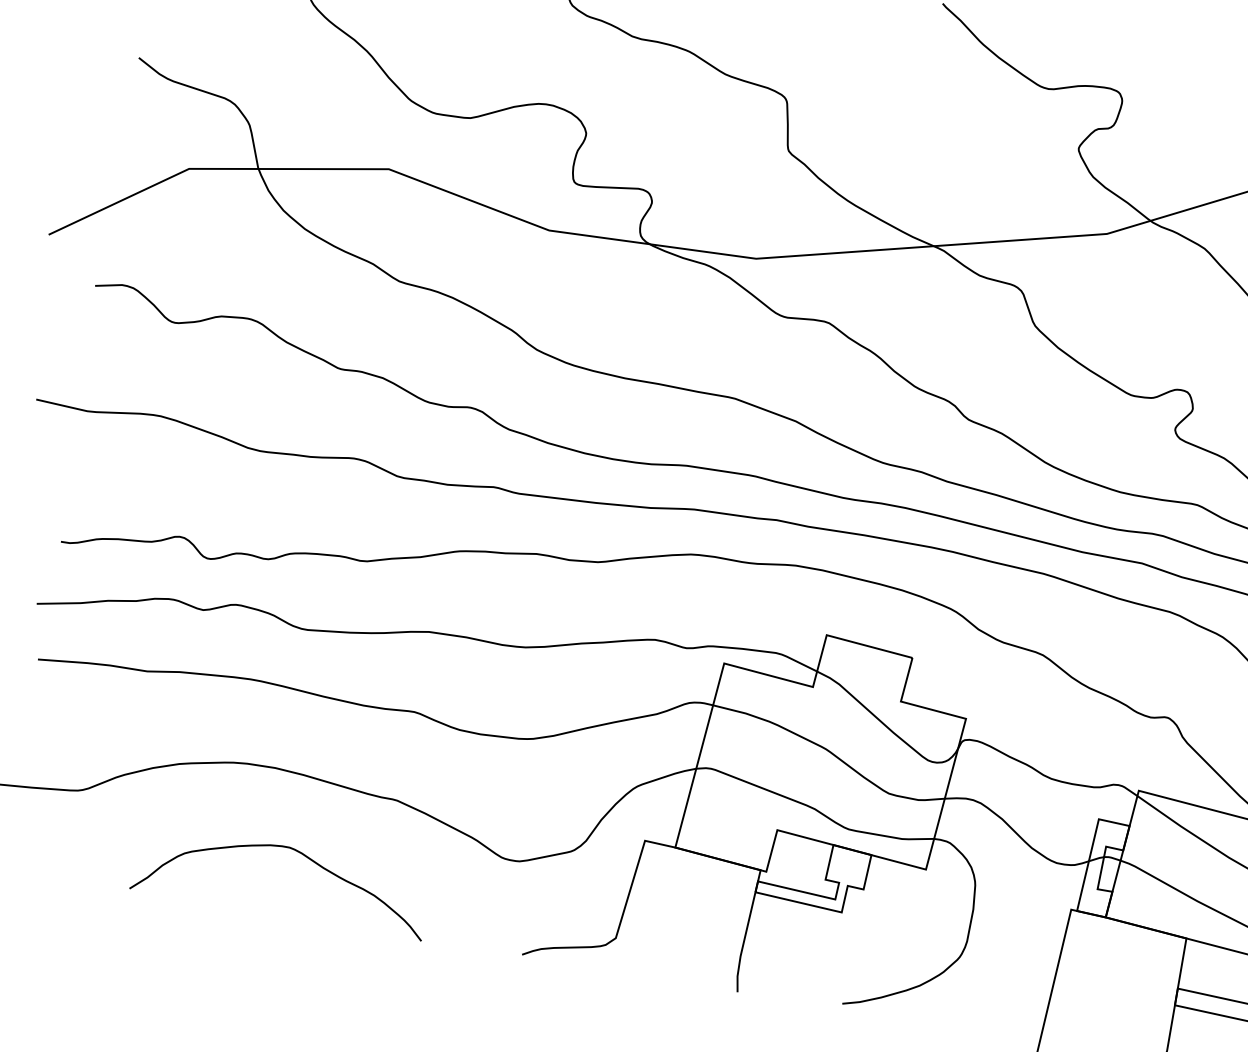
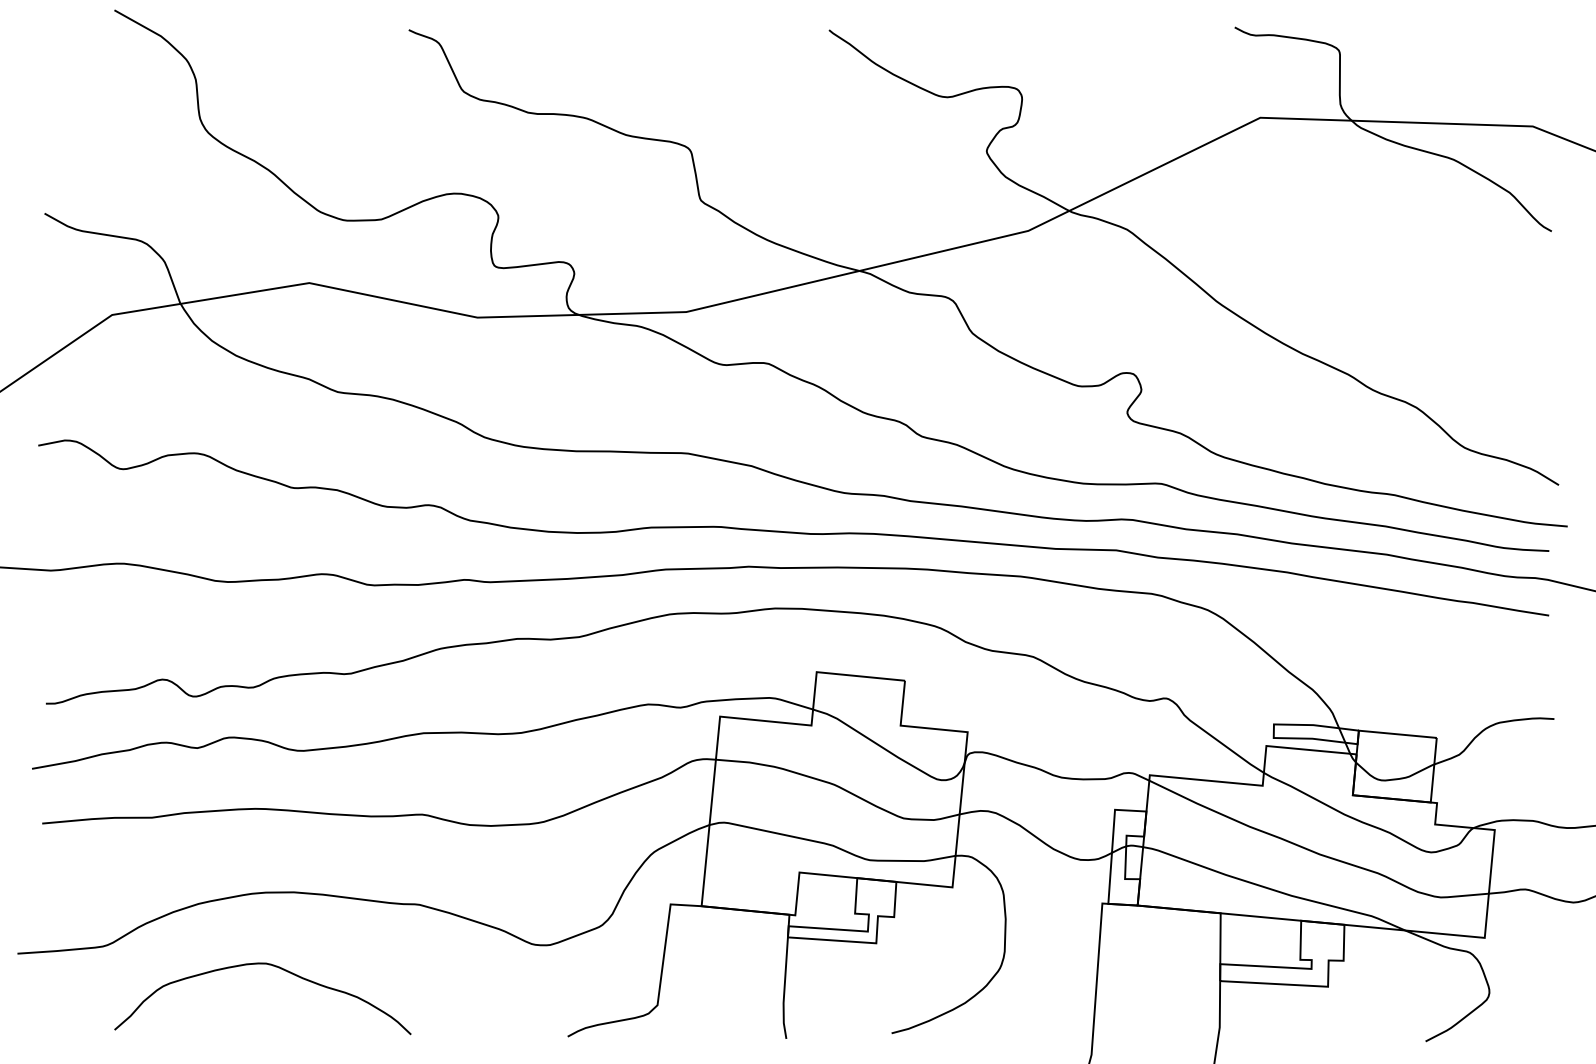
curve: (295, 851) -> (272, 966), moved

